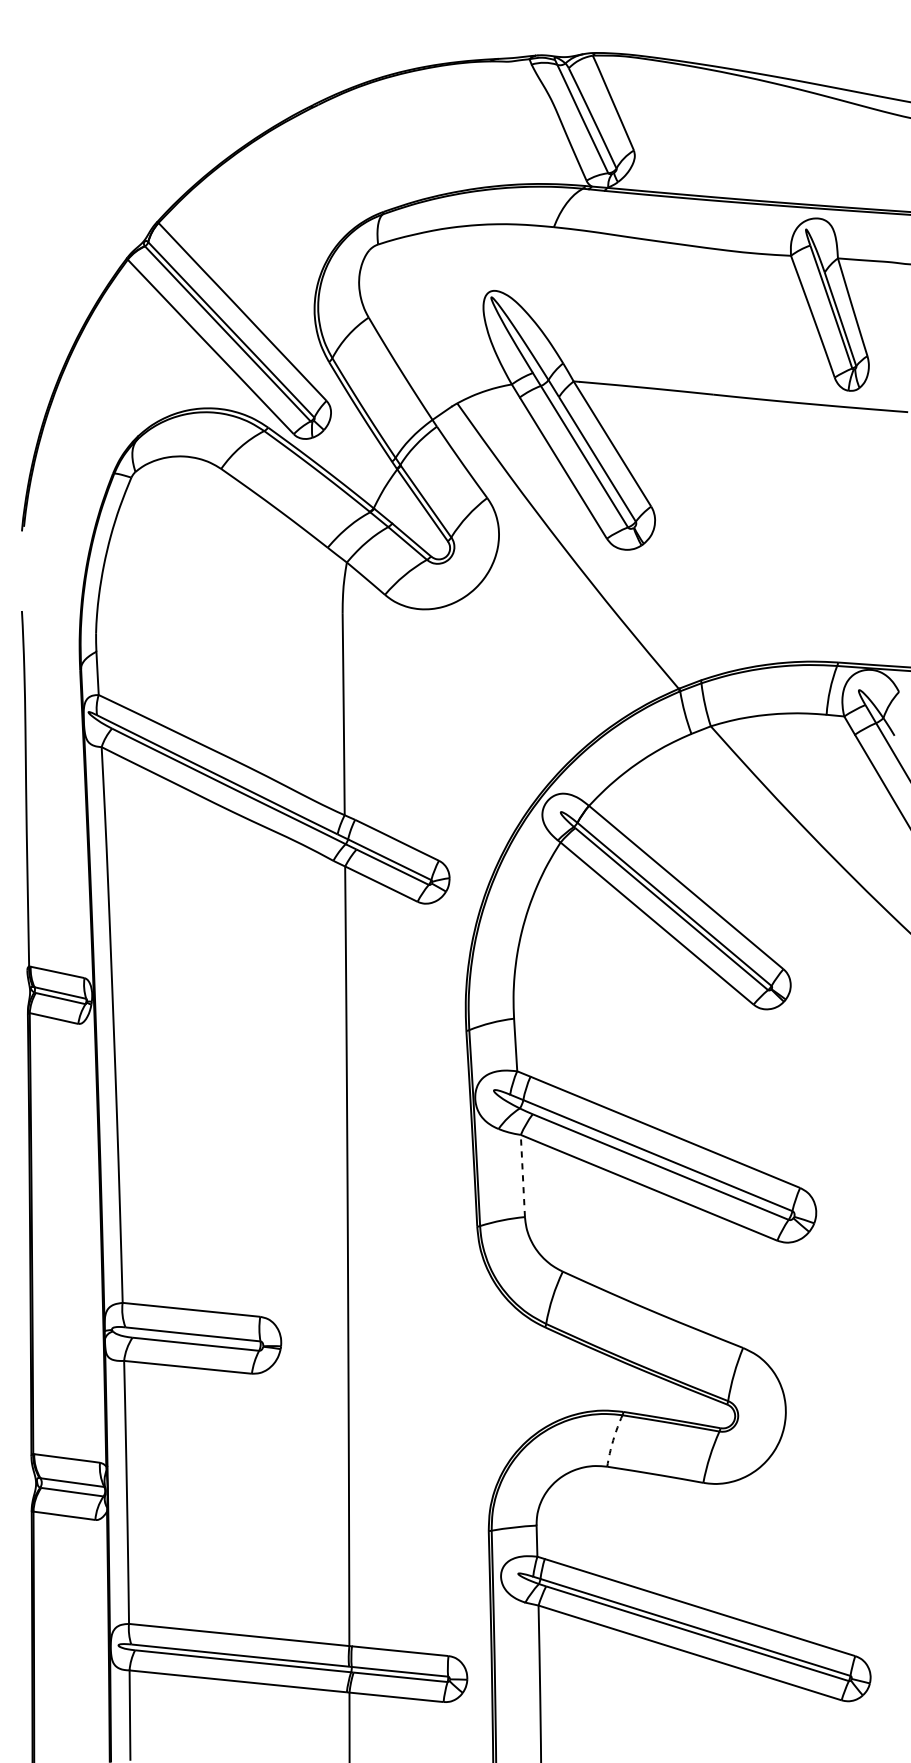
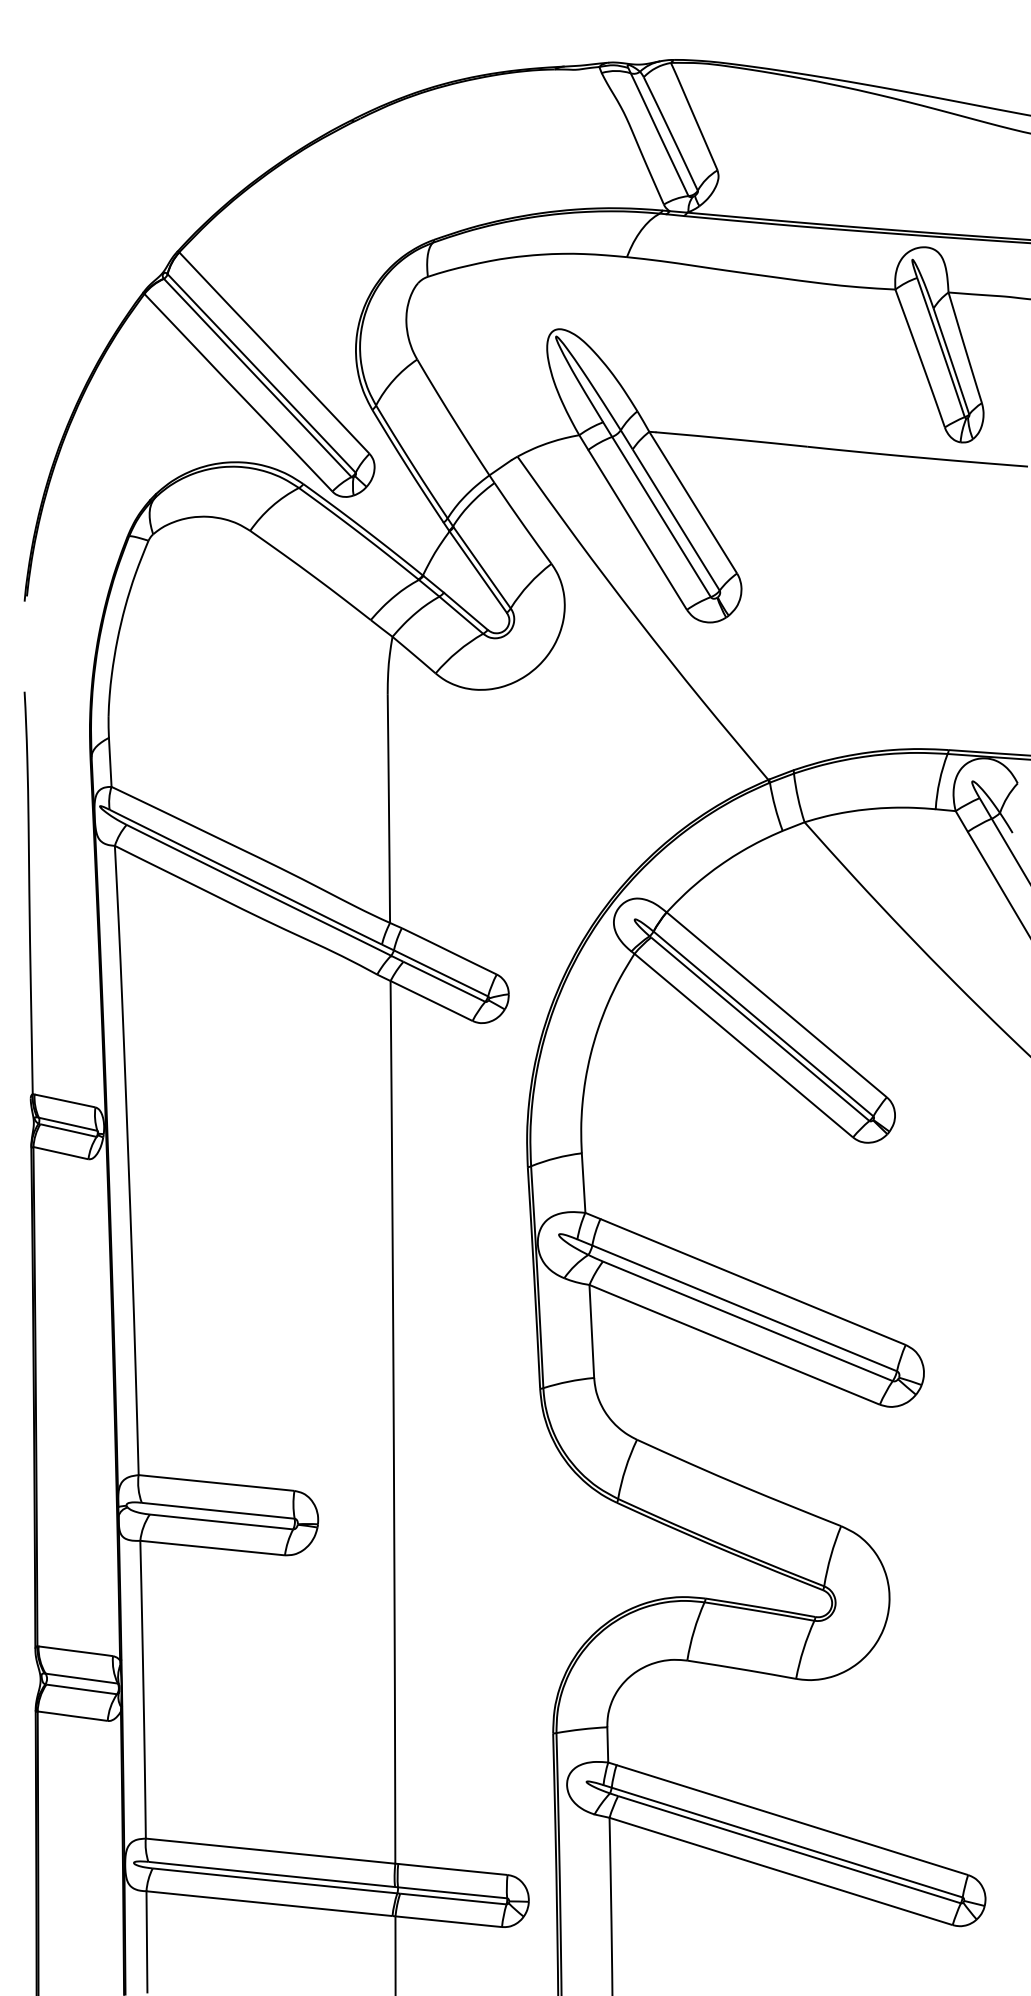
line: (522, 1176) -> (591, 1331), dashed -> solid
arc: (613, 1440) -> (694, 1630), dashed -> solid

